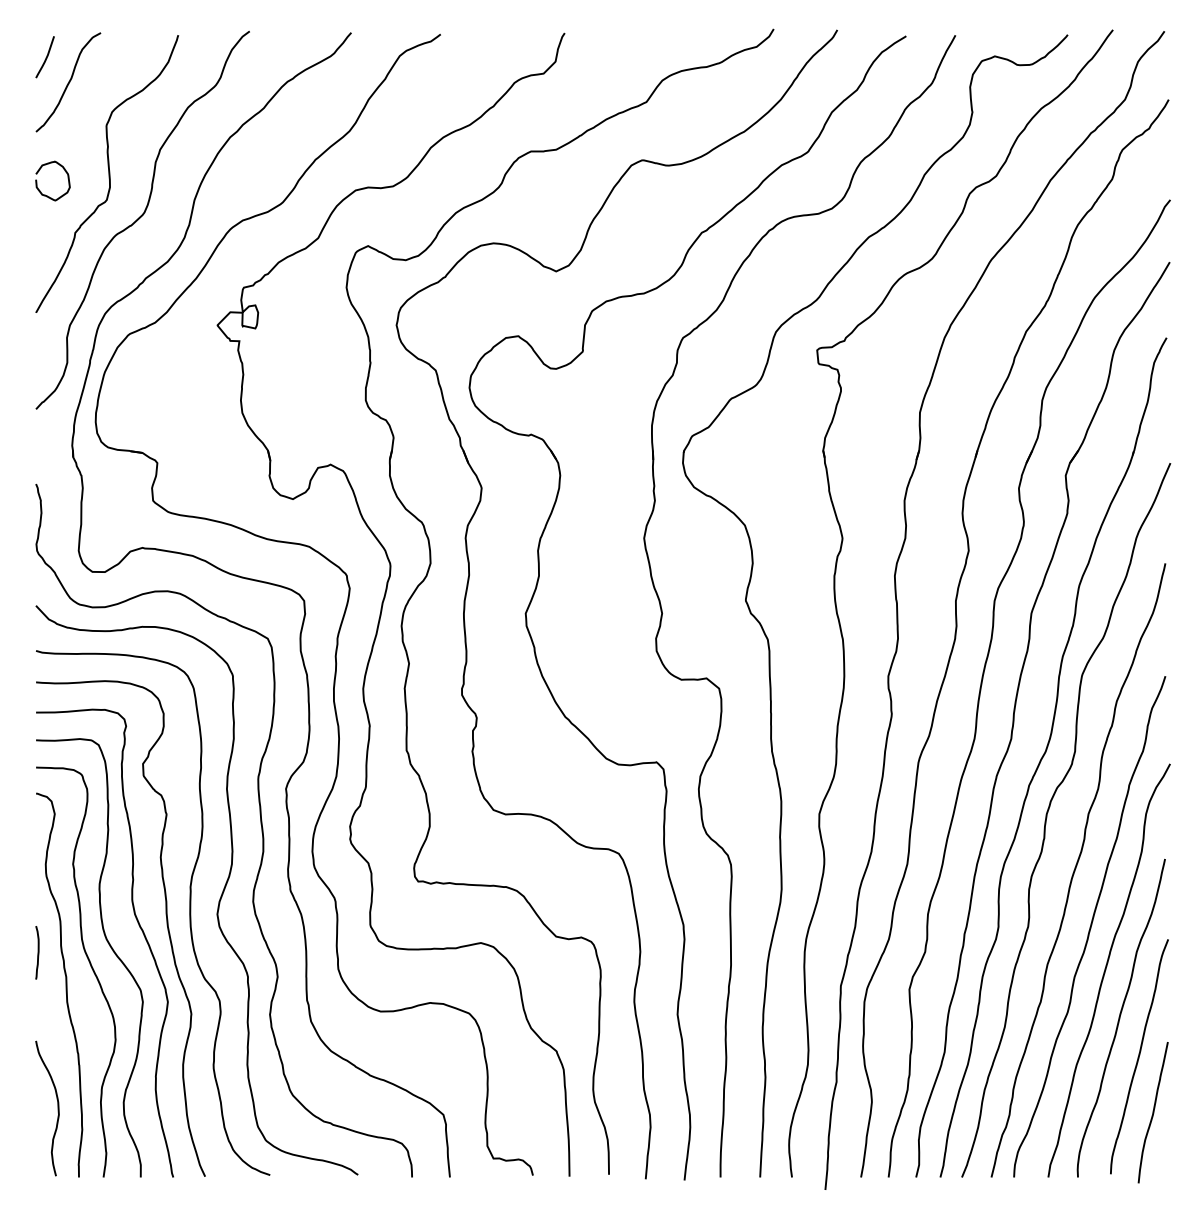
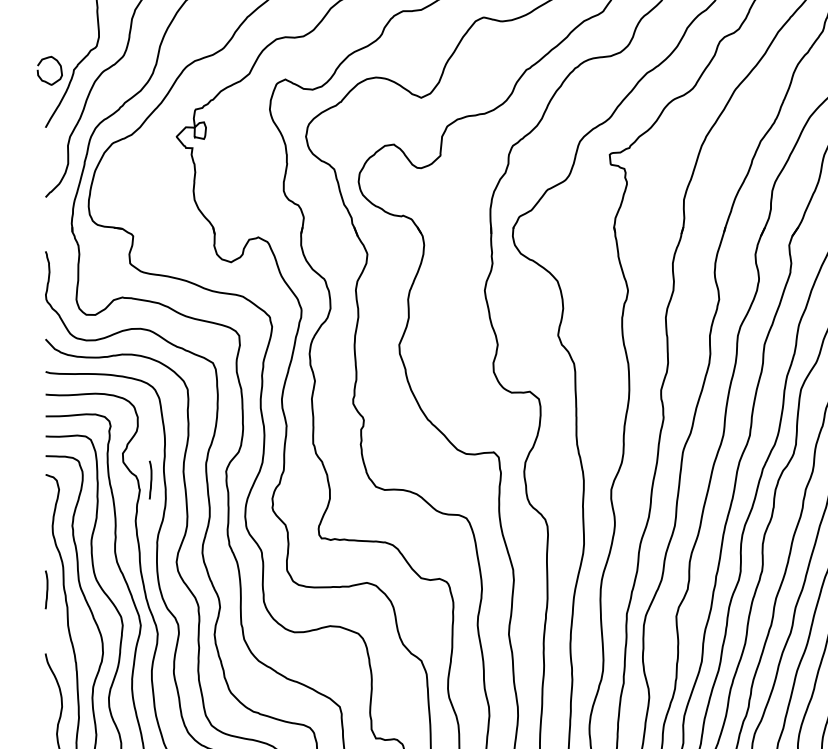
curve: (37, 180) -> (38, 70), moved
curve: (181, 800) -> (150, 479), added

